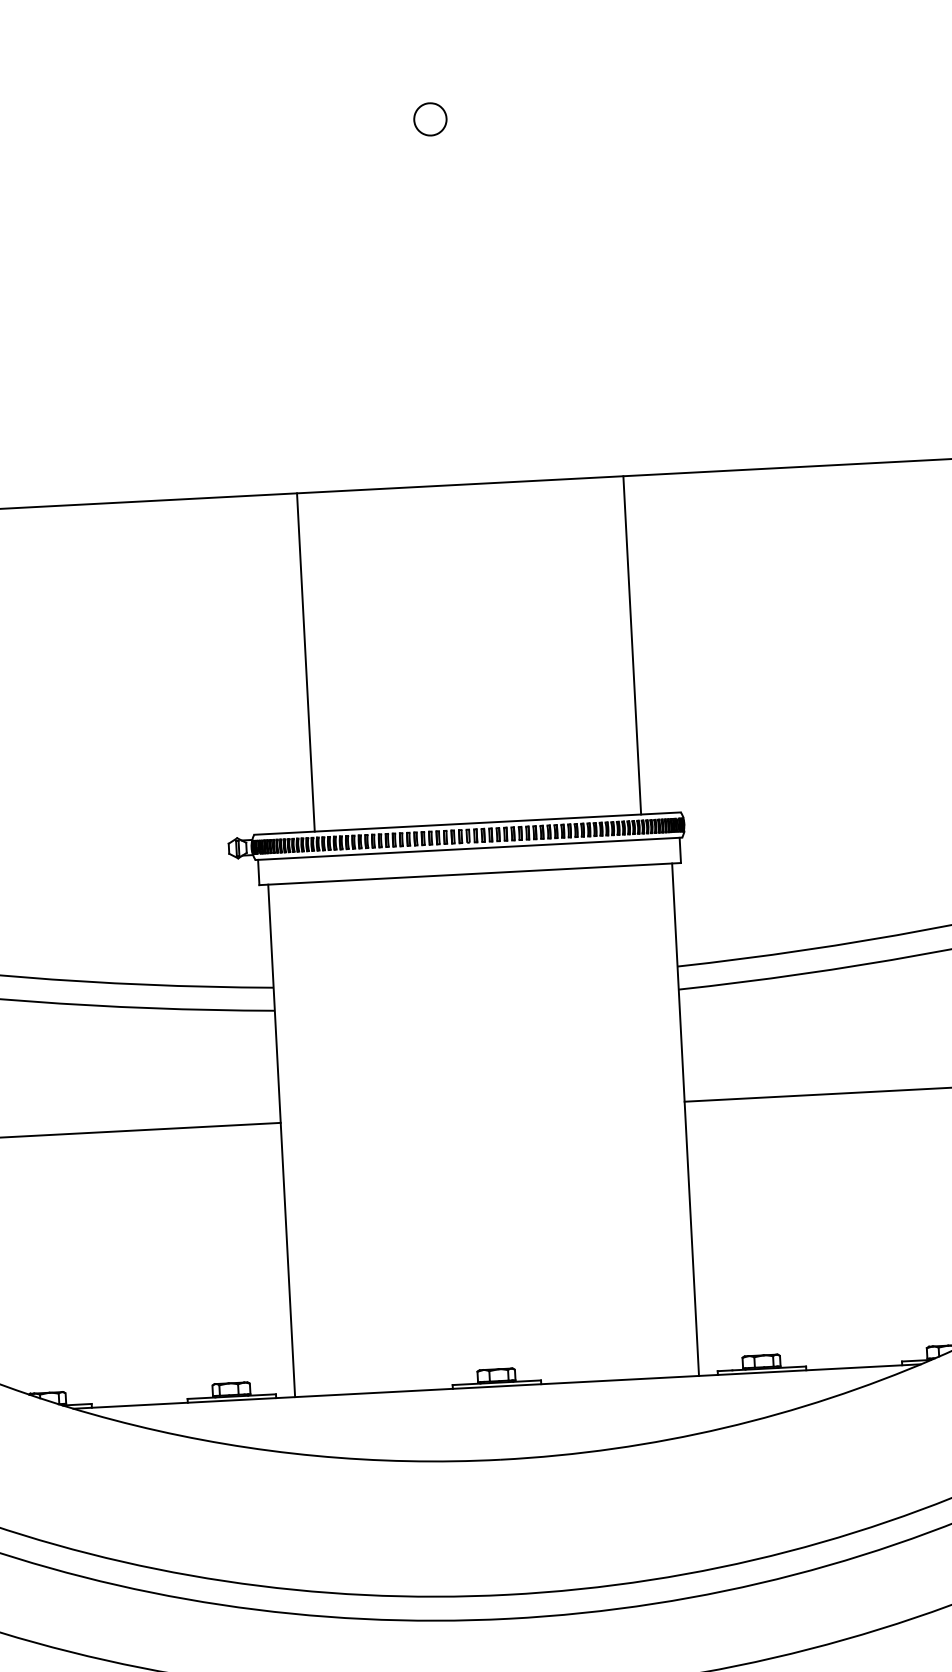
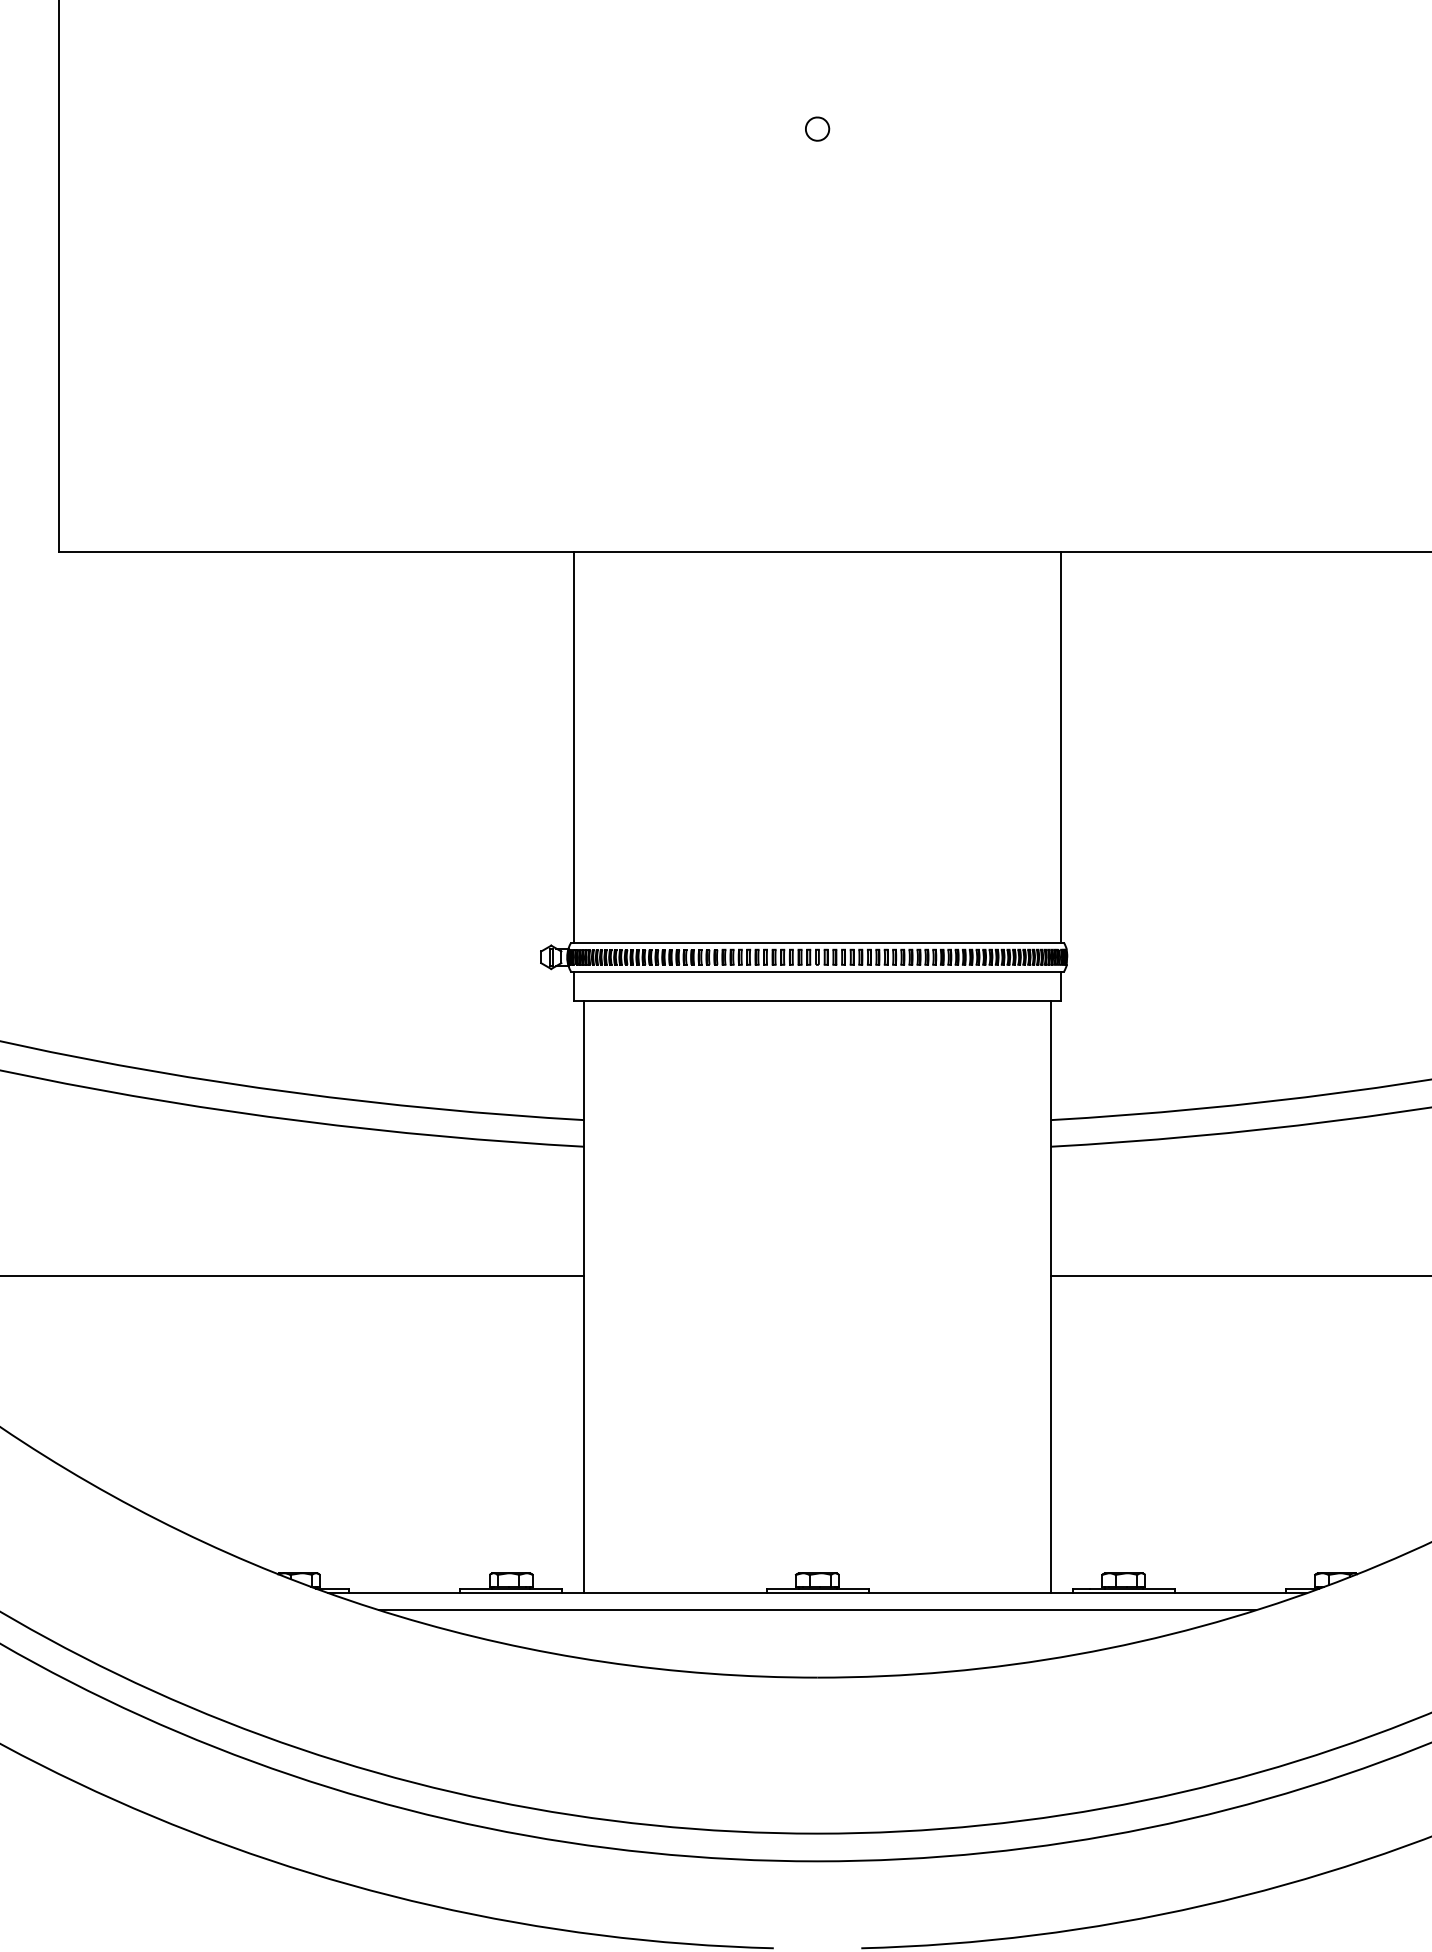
part: (430, 118) -> (817, 128), size x0.62
line: (632, 644) -> (1061, 746), moved
line: (306, 661) -> (574, 746), moved
line: (497, 1401) -> (817, 1610), added

